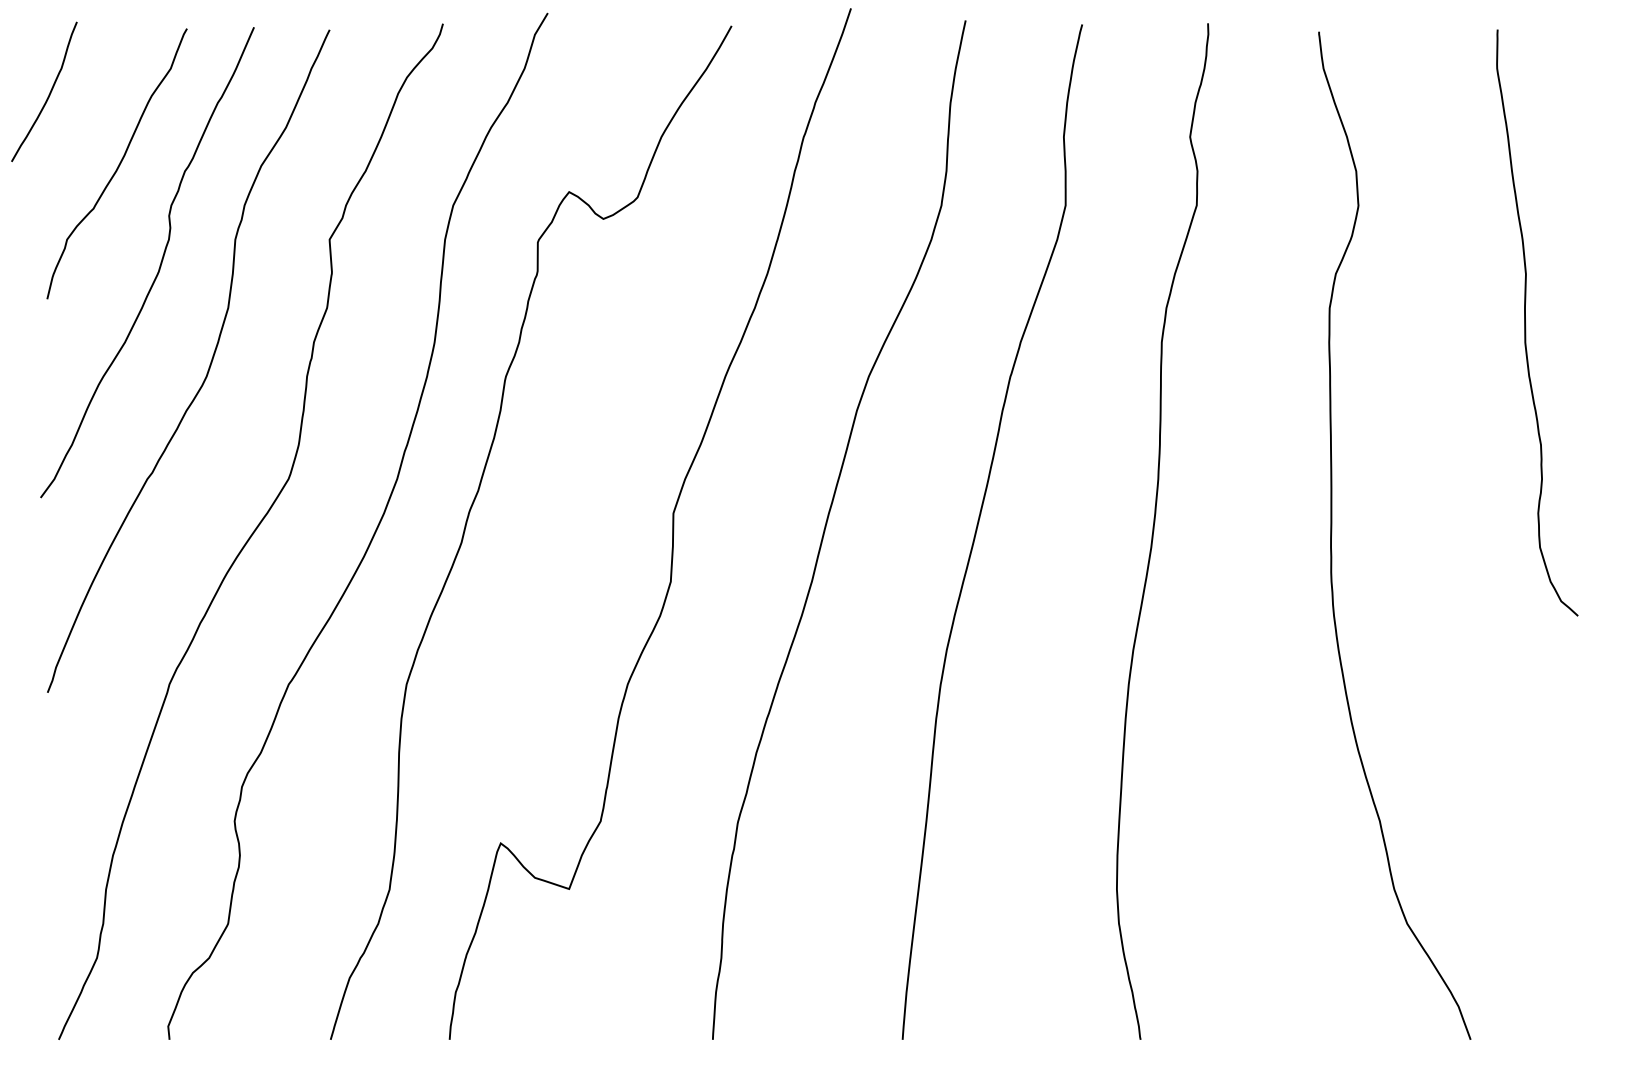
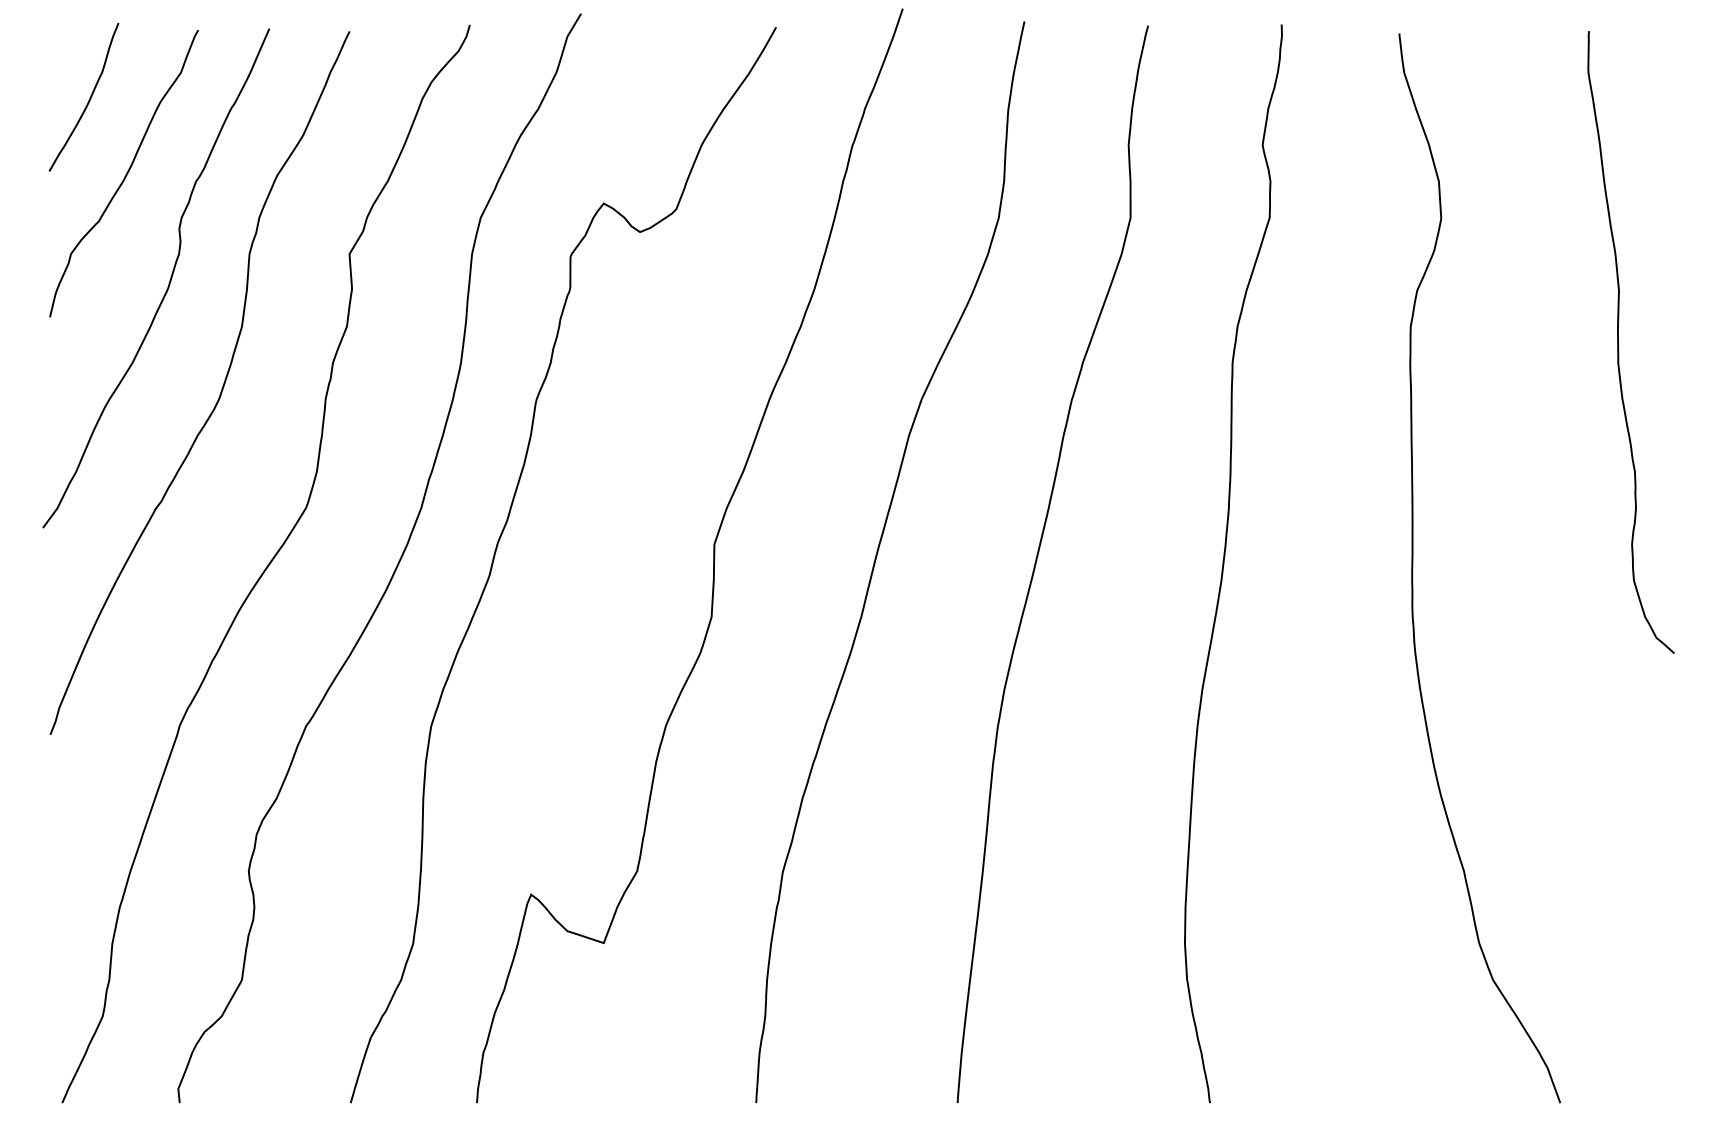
curve: (48, 94) -> (88, 100), moved

